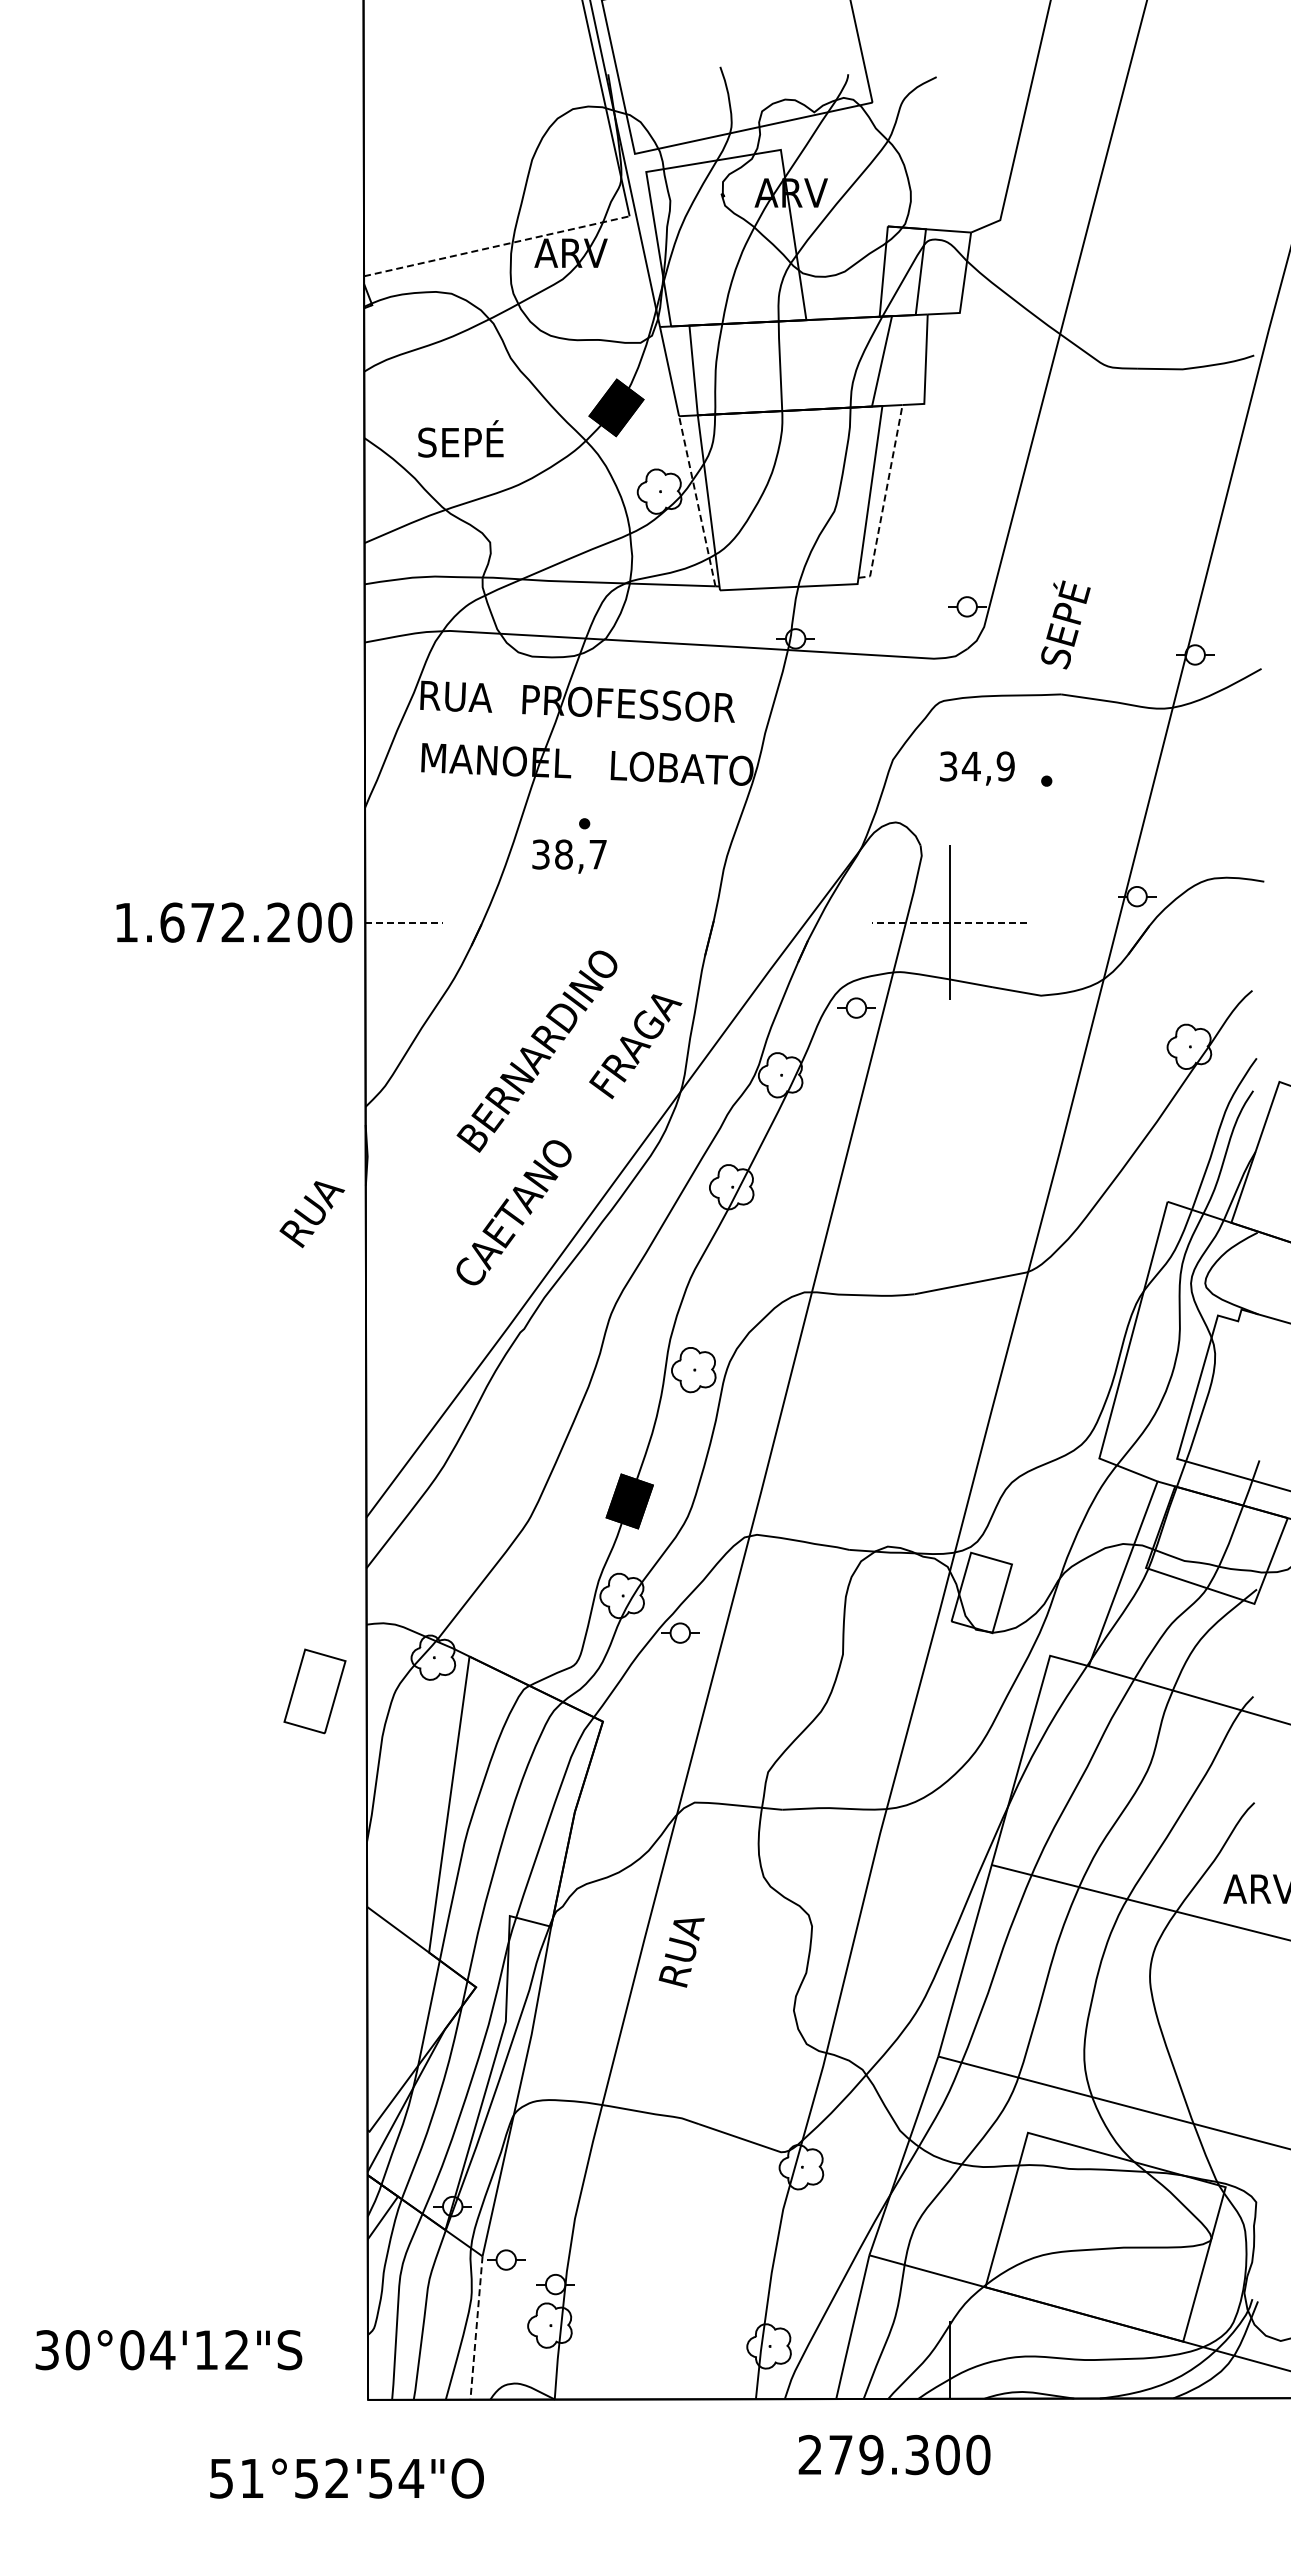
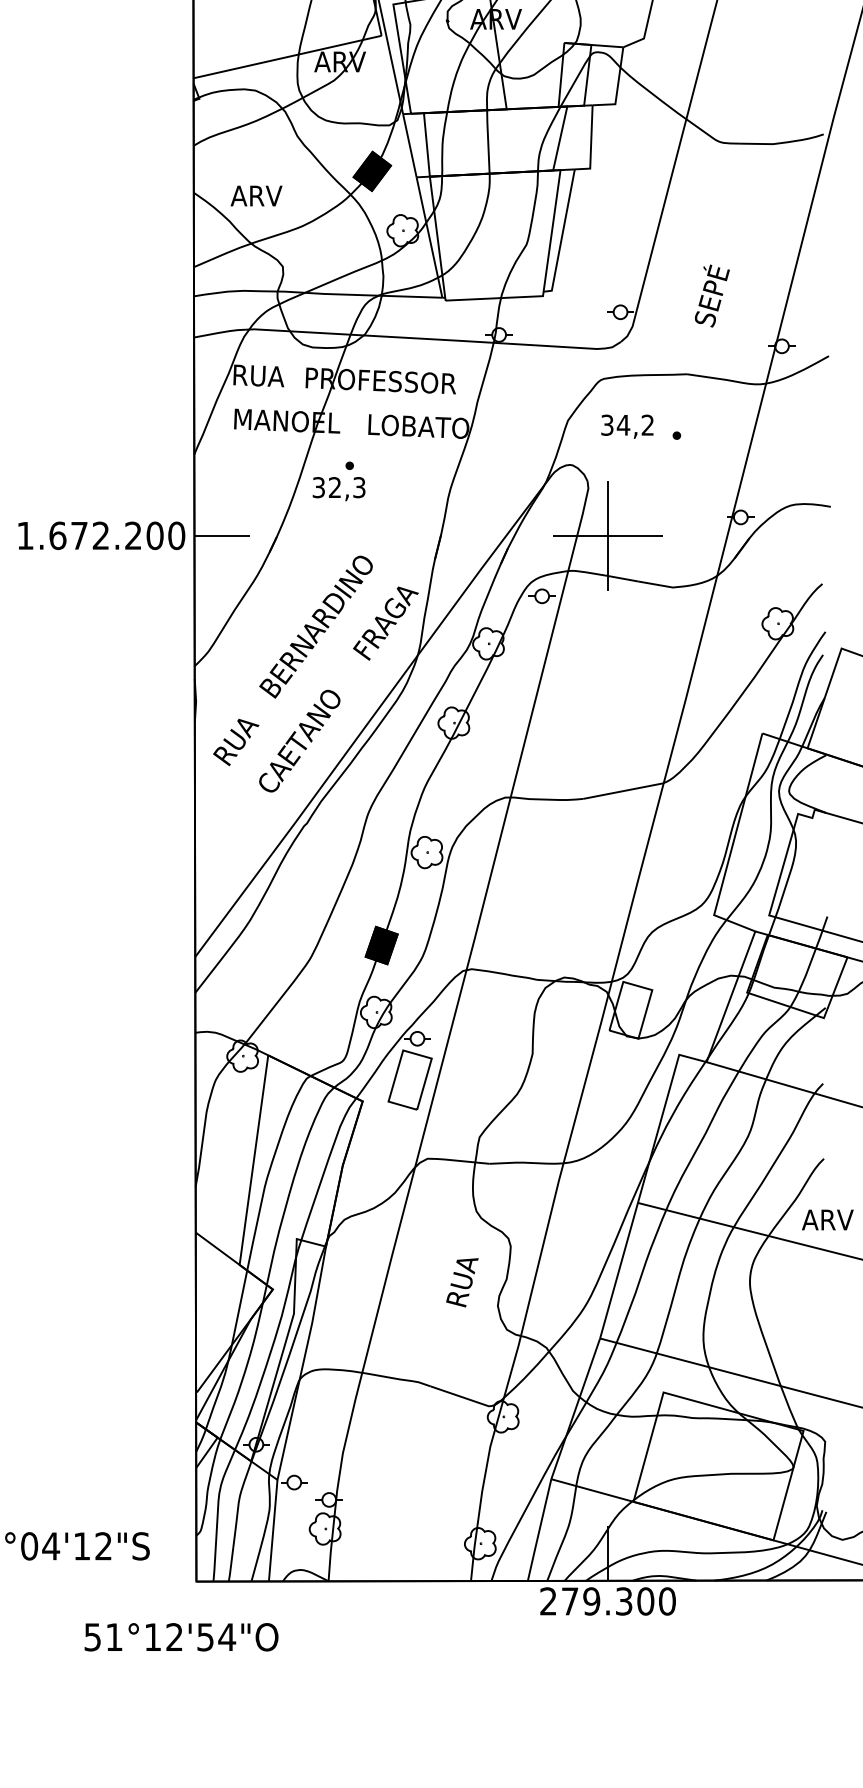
line: (497, 246) -> (288, 57), dashed -> solid
text: (459, 438) -> (261, 193), SEPÉ -> ARV
line: (885, 497) -> (562, 234), dashed -> solid
line: (697, 501) -> (429, 237), dashed -> solid
text: (1065, 624) -> (712, 295), moved
text: (1005, 766) -> (647, 425), 34,9 -> 34,2
text: (580, 854) -> (346, 487), 38,7 -> 32,3
line: (404, 922) -> (222, 535), dashed -> solid
line: (949, 922) -> (608, 535), dashed -> solid
text: (312, 1214) -> (236, 742), moved
part: (314, 1691) -> (409, 1080), moved
text: (681, 1952) -> (462, 1282), moved
line: (476, 2328) -> (273, 1531), dashed -> solid
text: (894, 2454) -> (608, 1601), moved
text: (306, 2478) -> (152, 1637), 51°52'54"O -> 51°12'54"O

